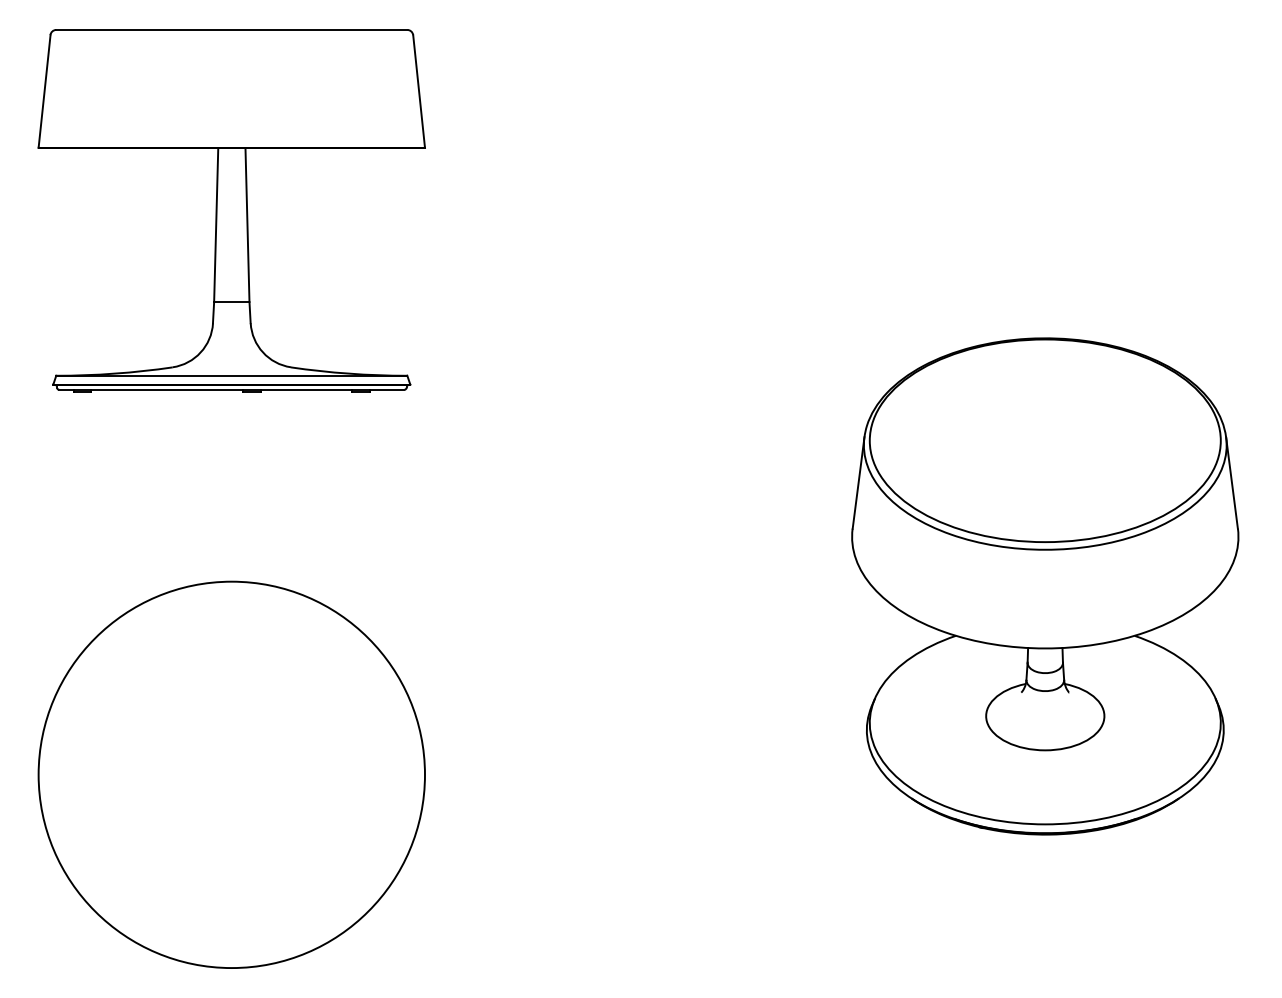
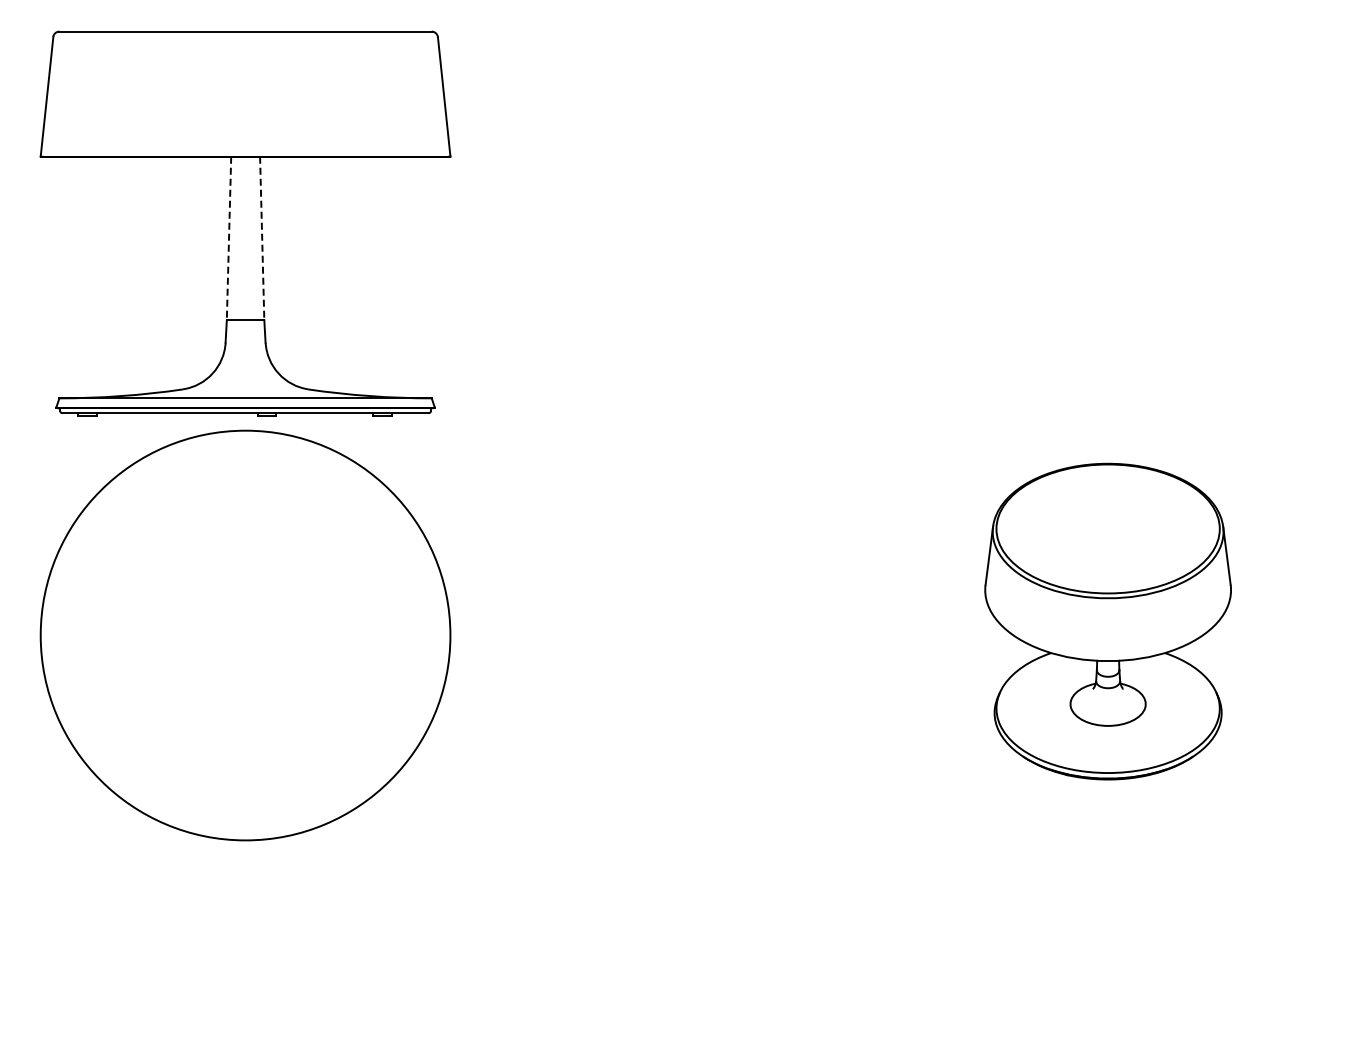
line: (216, 225) -> (229, 238), solid -> dashed
line: (247, 225) -> (262, 238), solid -> dashed
part: (1044, 586) -> (1107, 621), size x0.6
circle: (231, 774) -> (245, 635), moved

